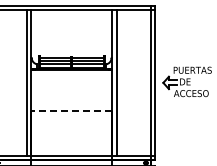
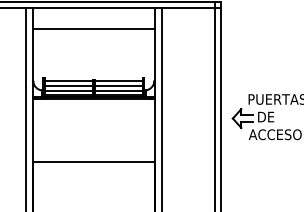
line: (71, 23) -> (93, 28), added
line: (71, 111) -> (93, 161), dashed -> solid

